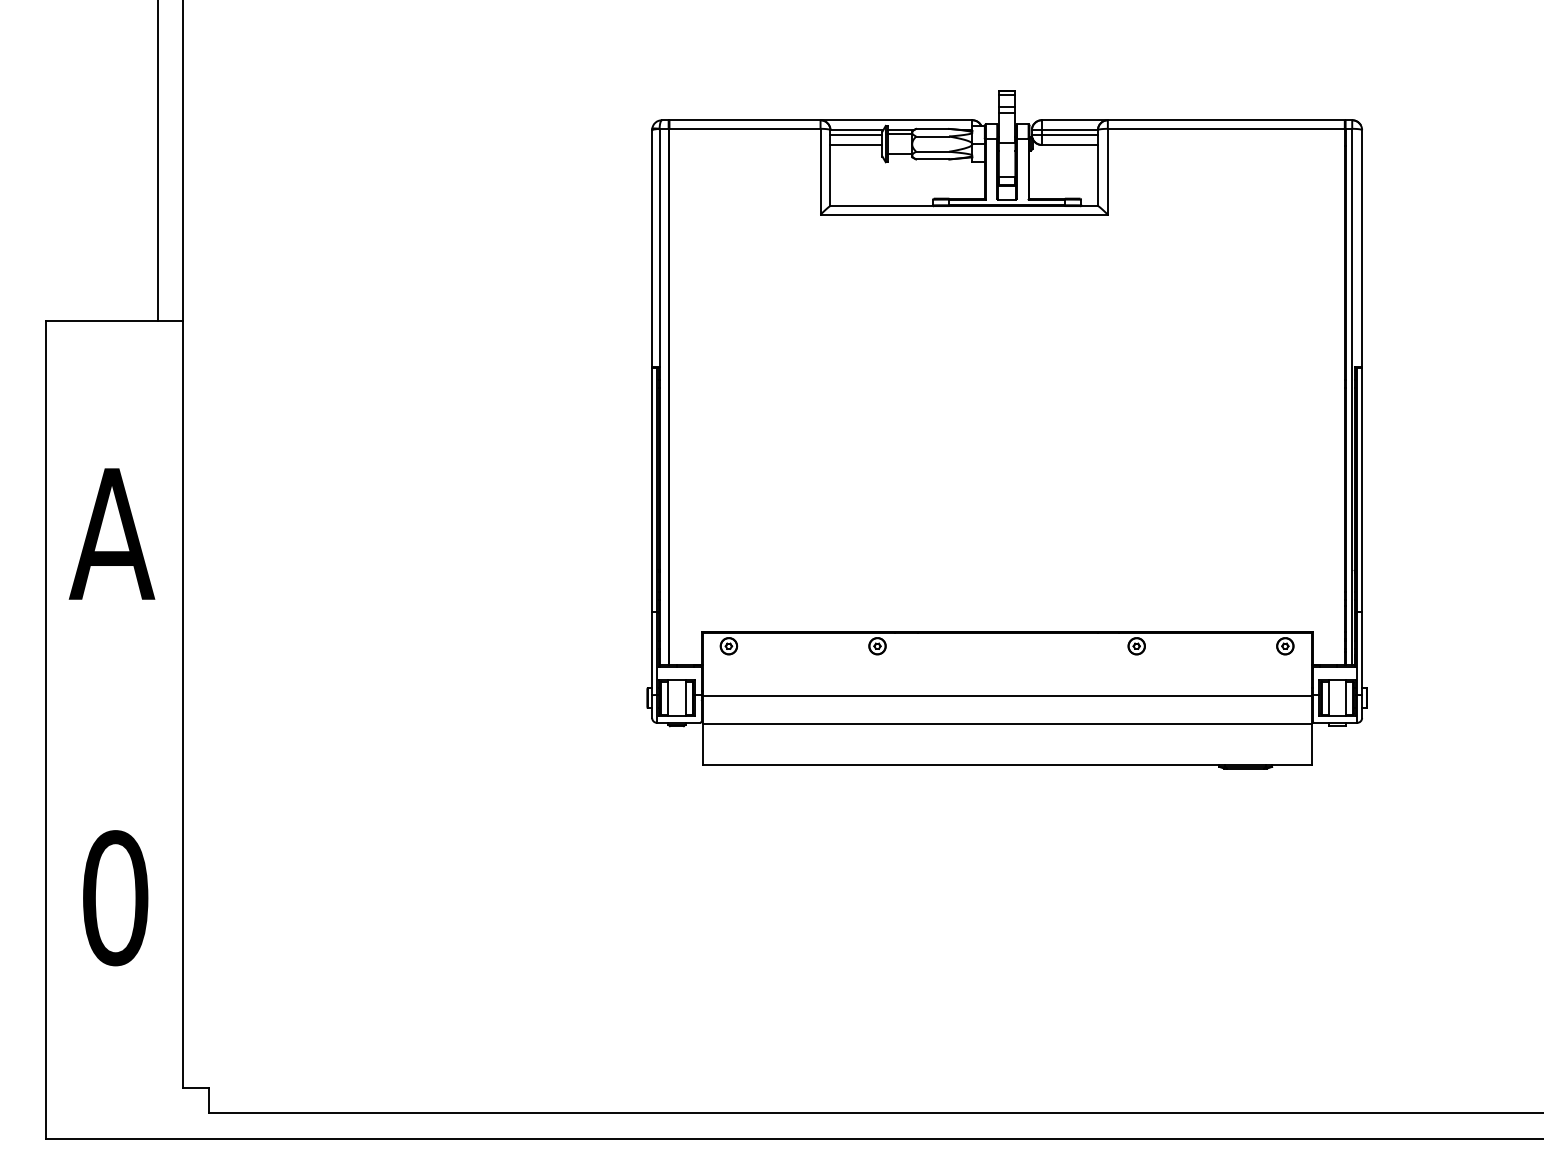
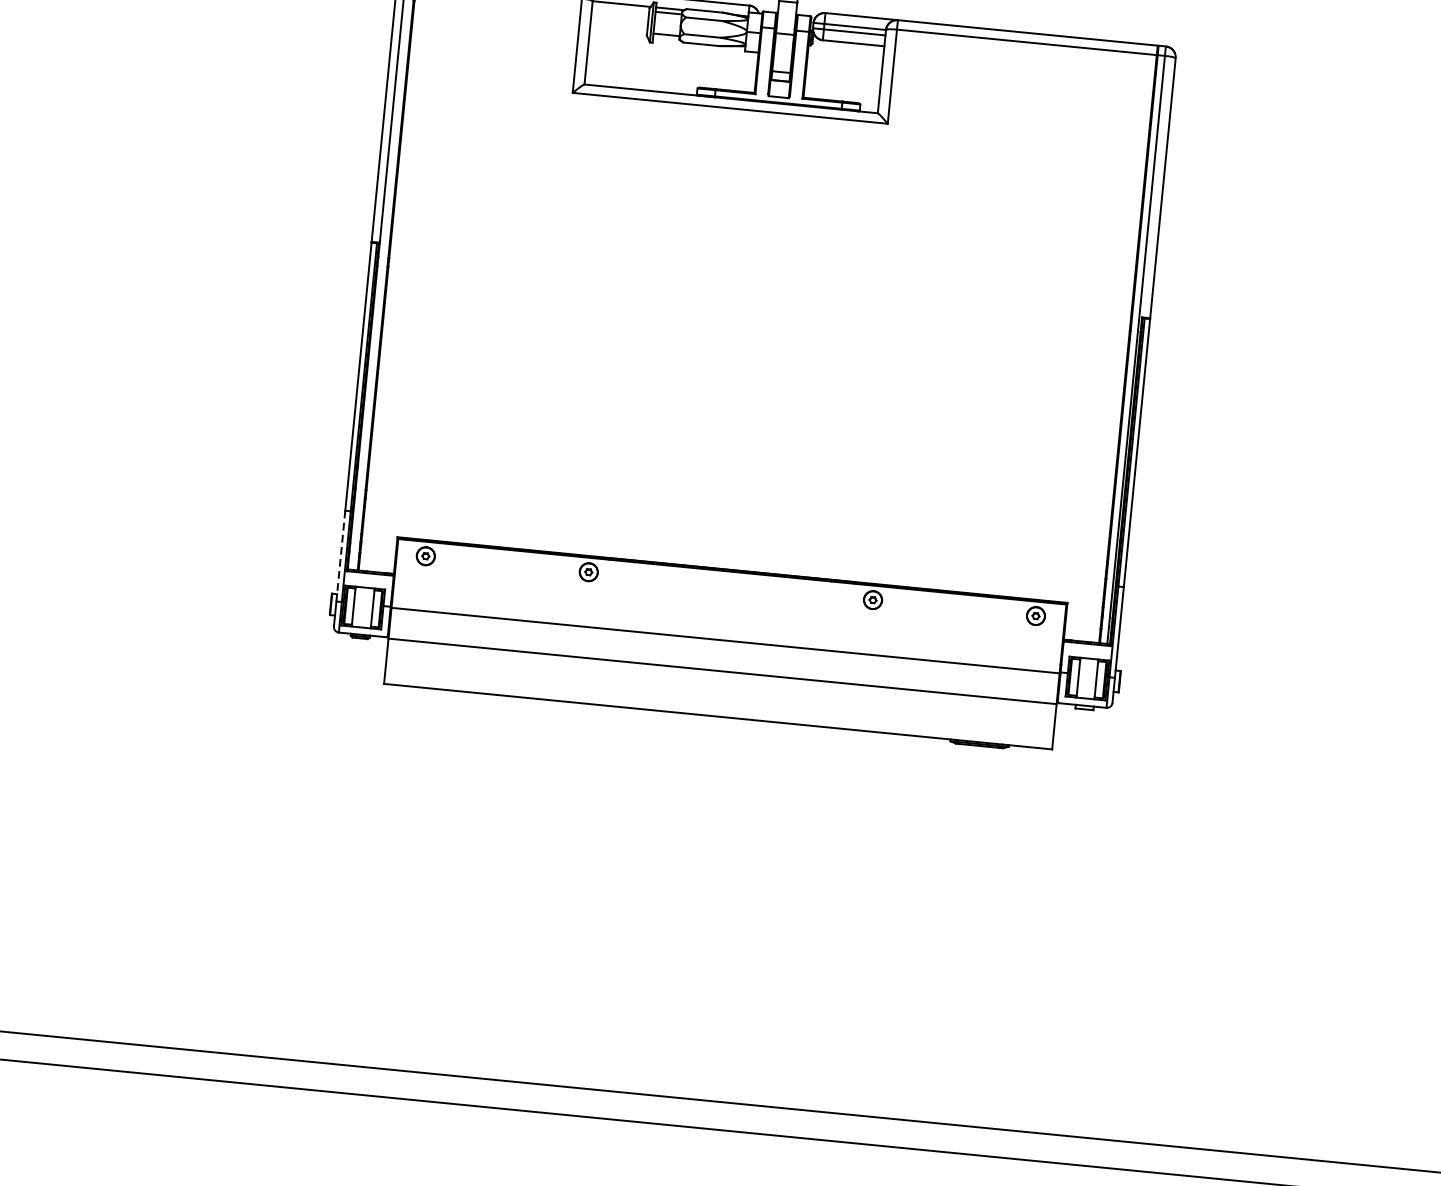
line: (856, 135) -> (620, 9), removed
line: (856, 145) -> (619, 20), removed
line: (652, 653) -> (341, 555), solid -> dashed

